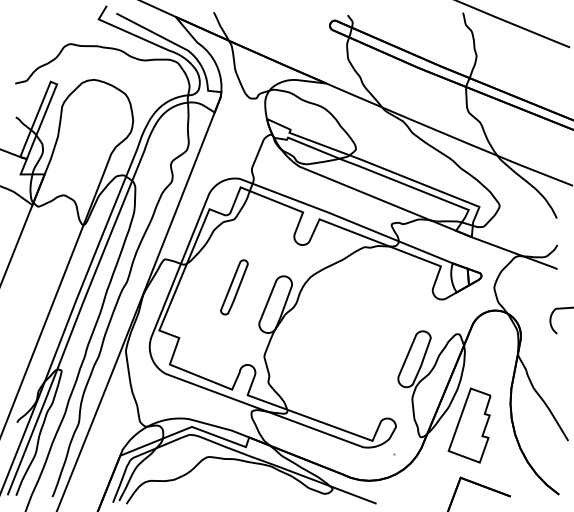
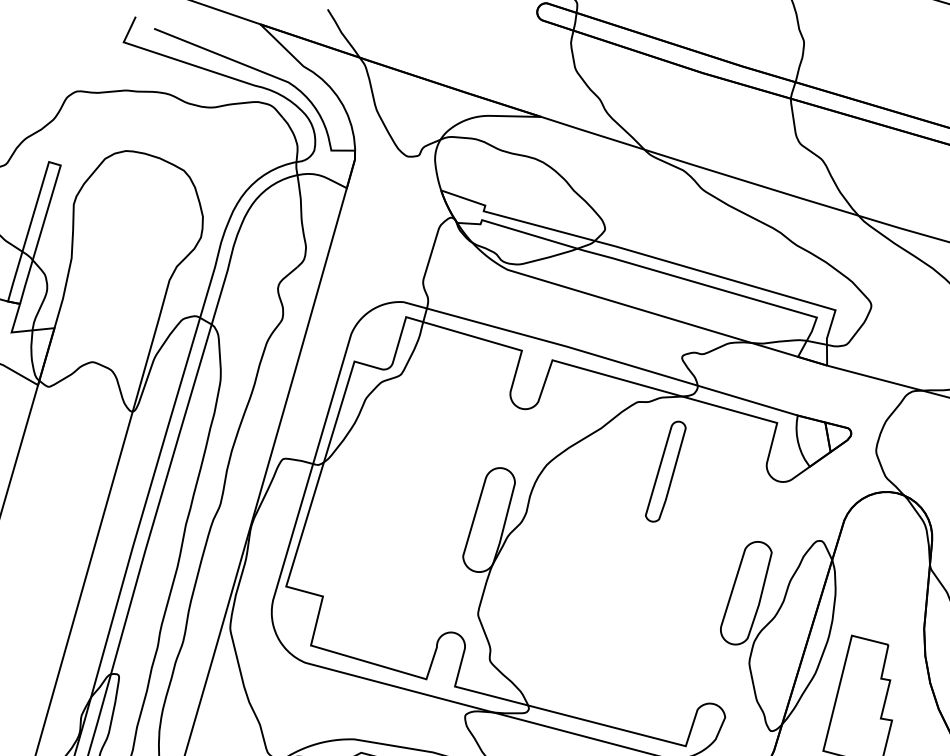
part: (234, 287) -> (665, 471), moved

